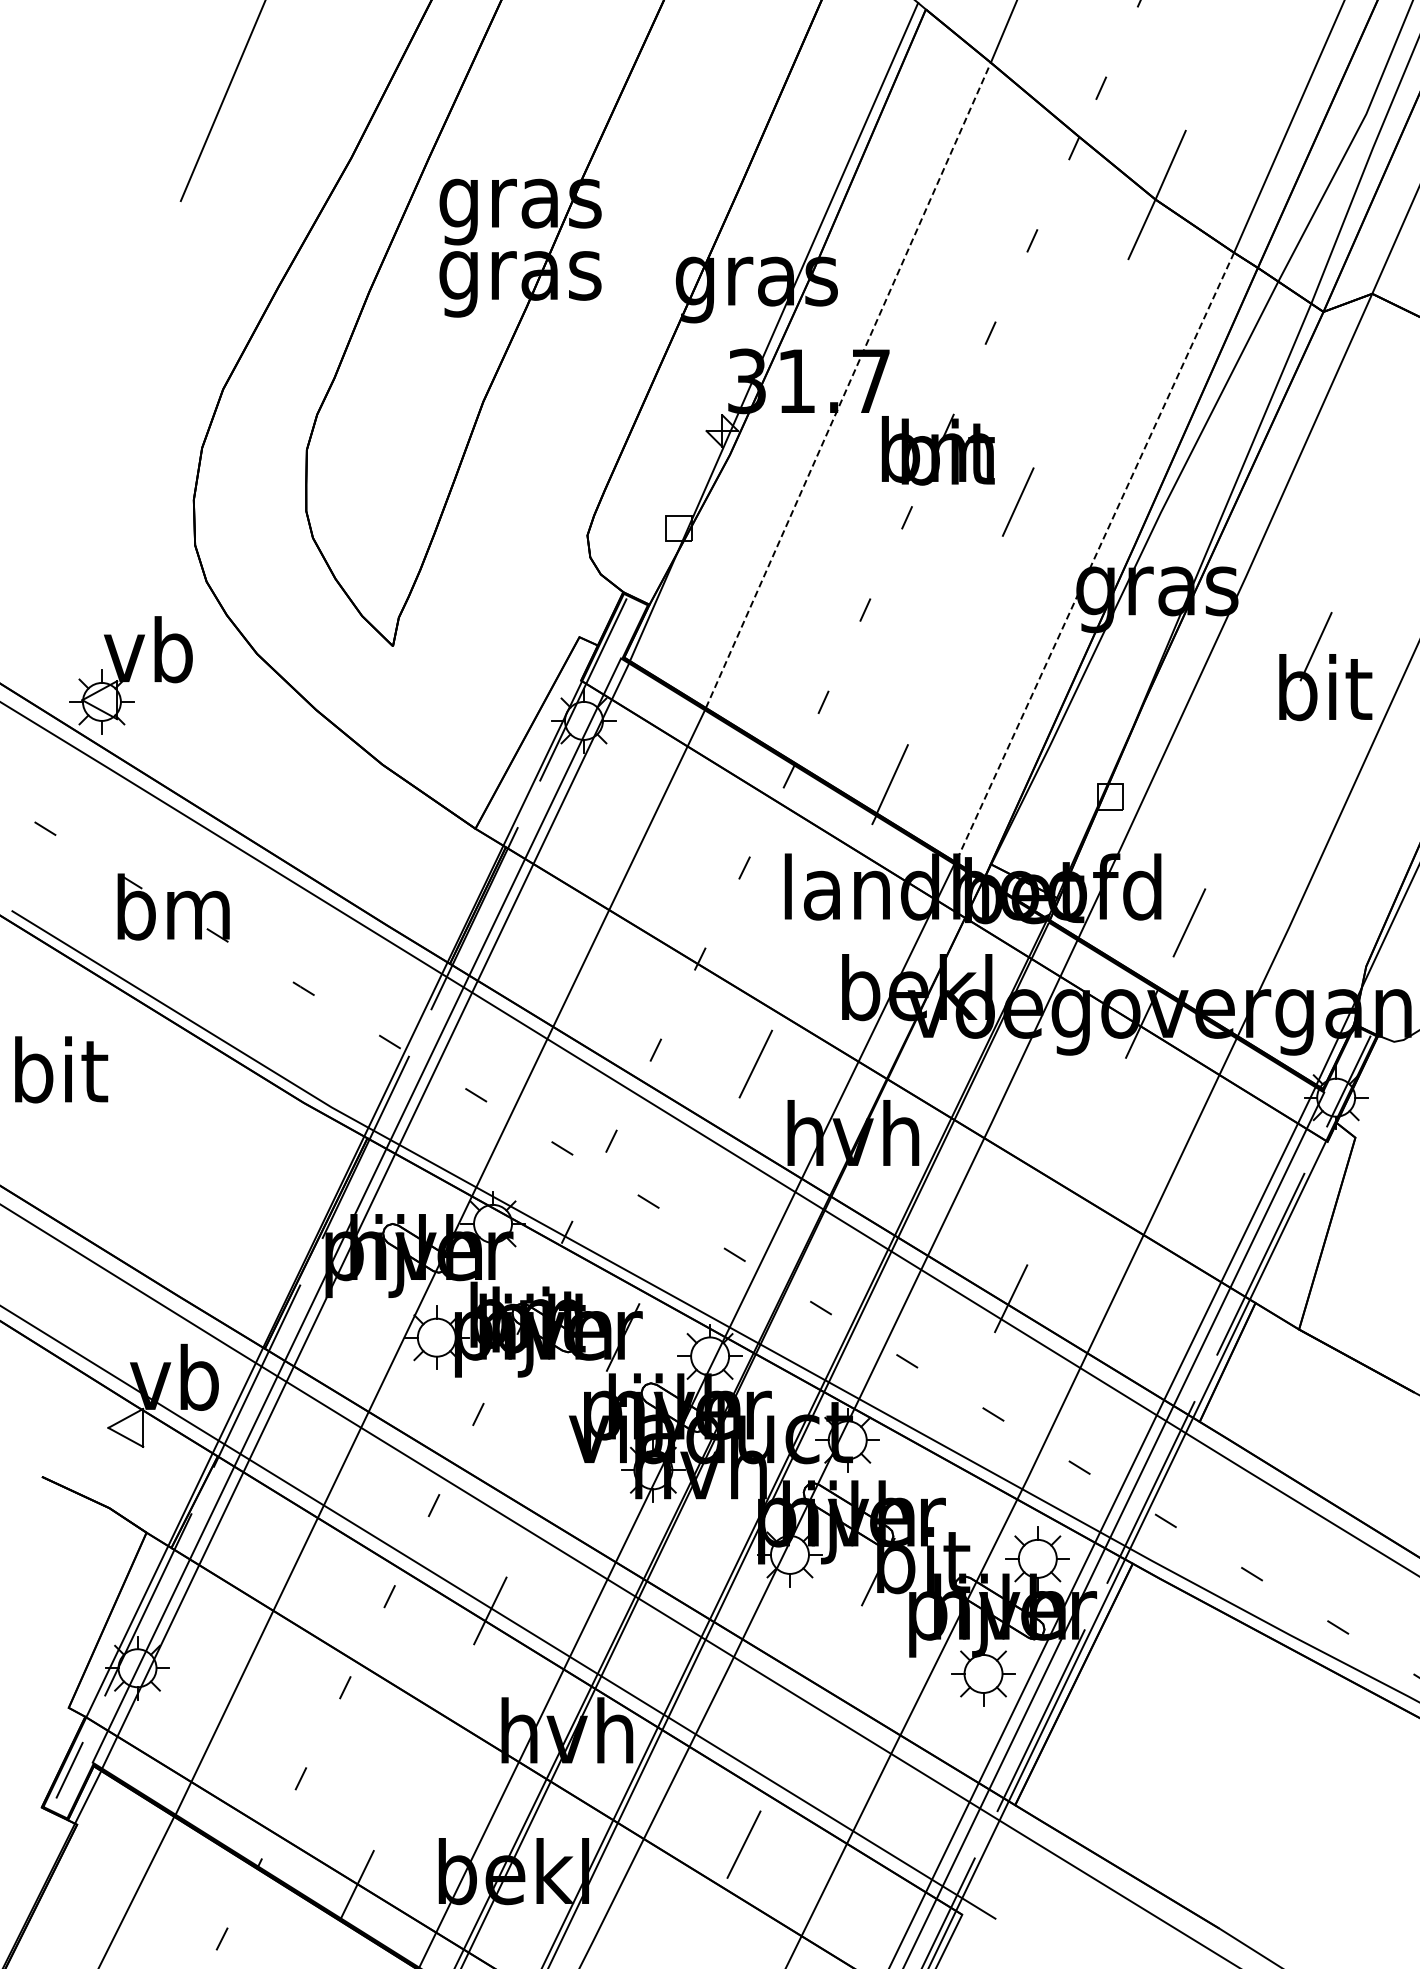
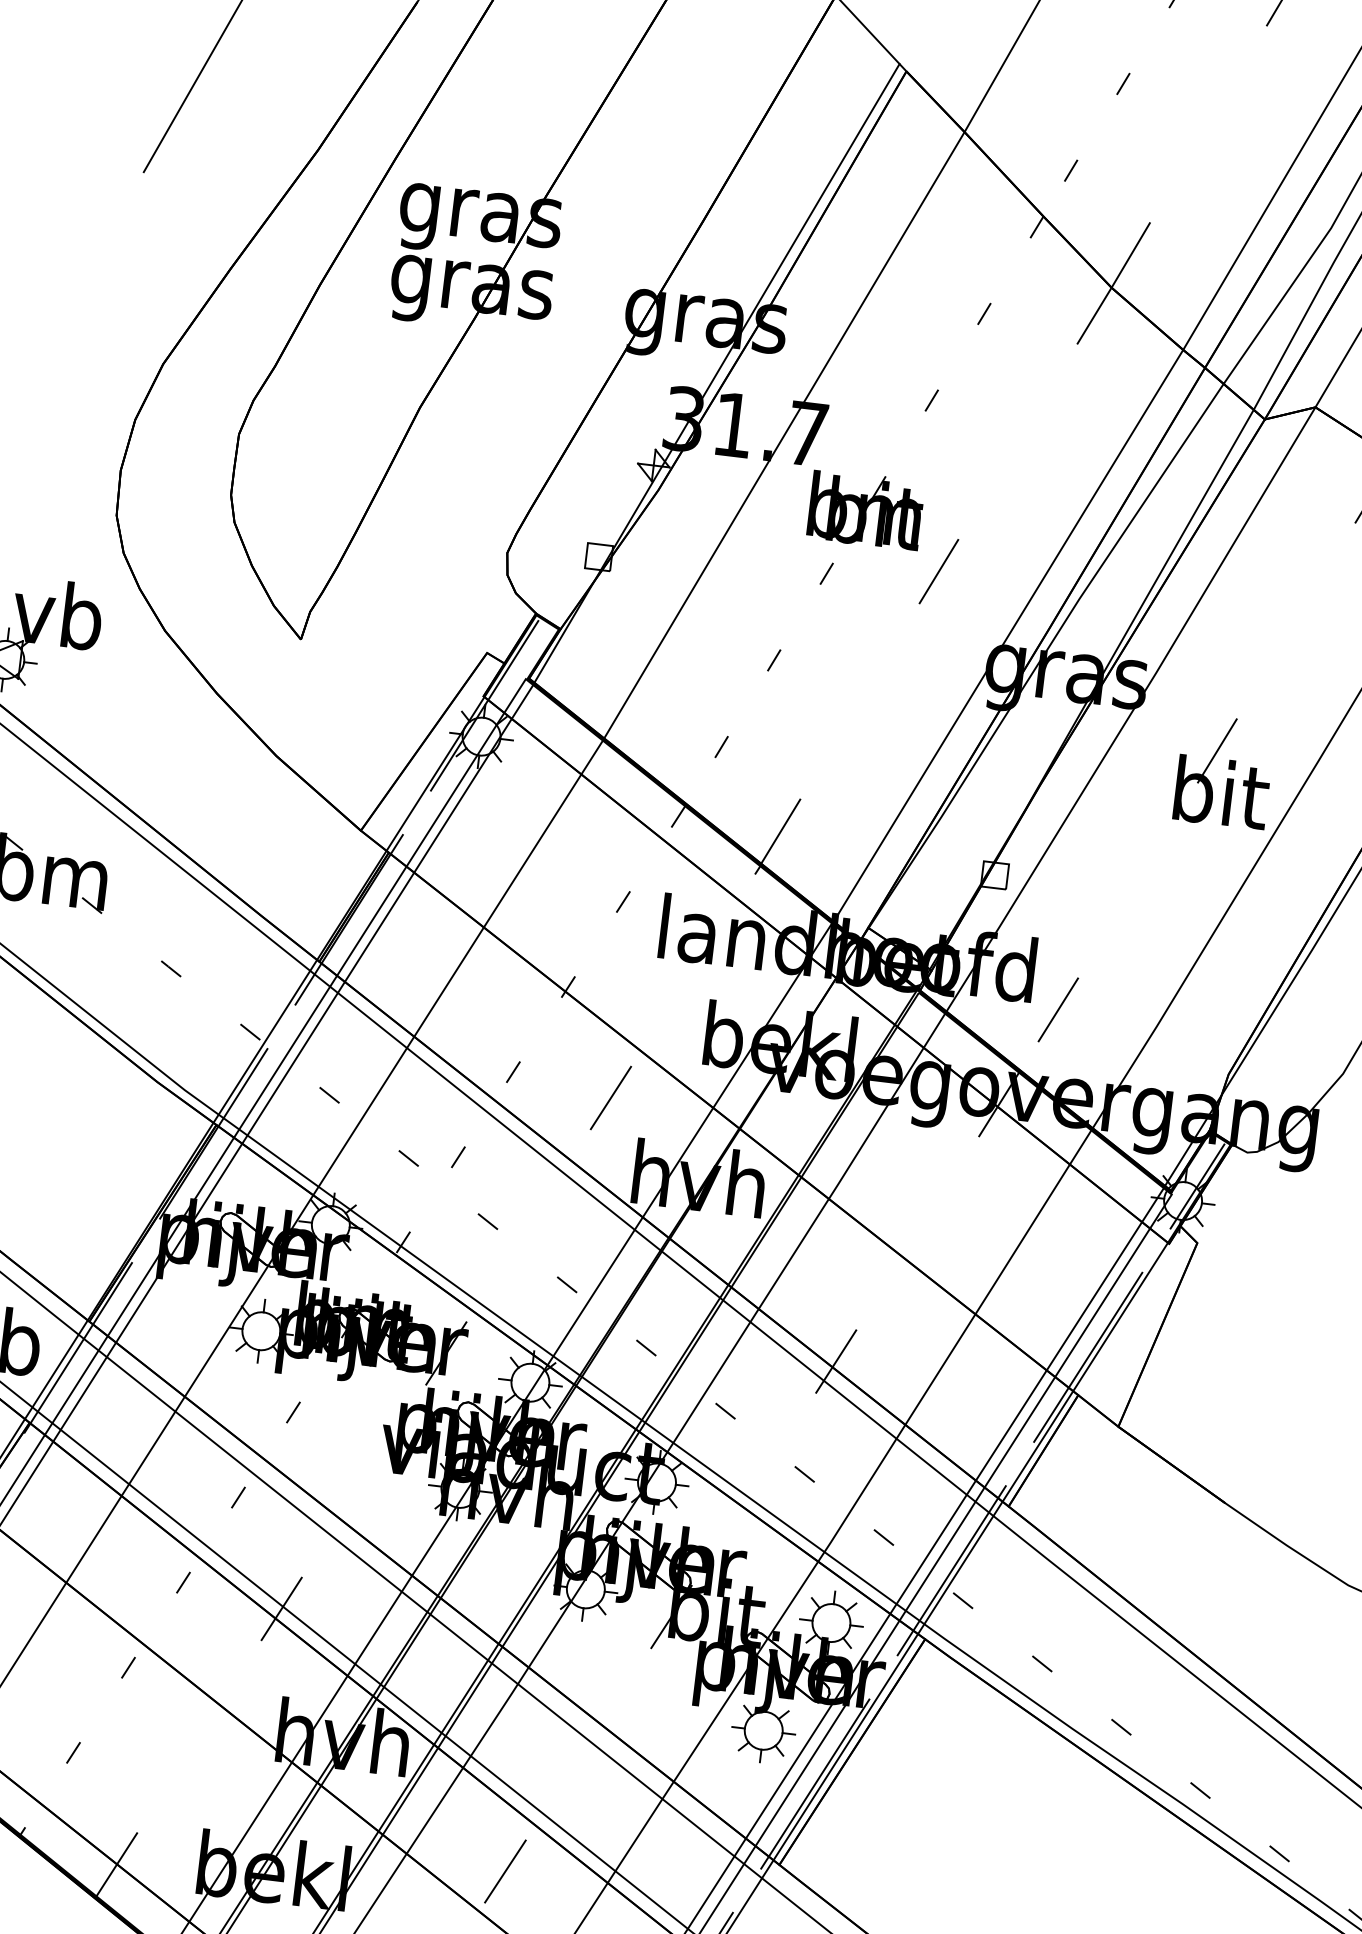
line: (848, 385) -> (784, 435), dashed -> solid
line: (1094, 557) -> (1008, 635), dashed -> solid

